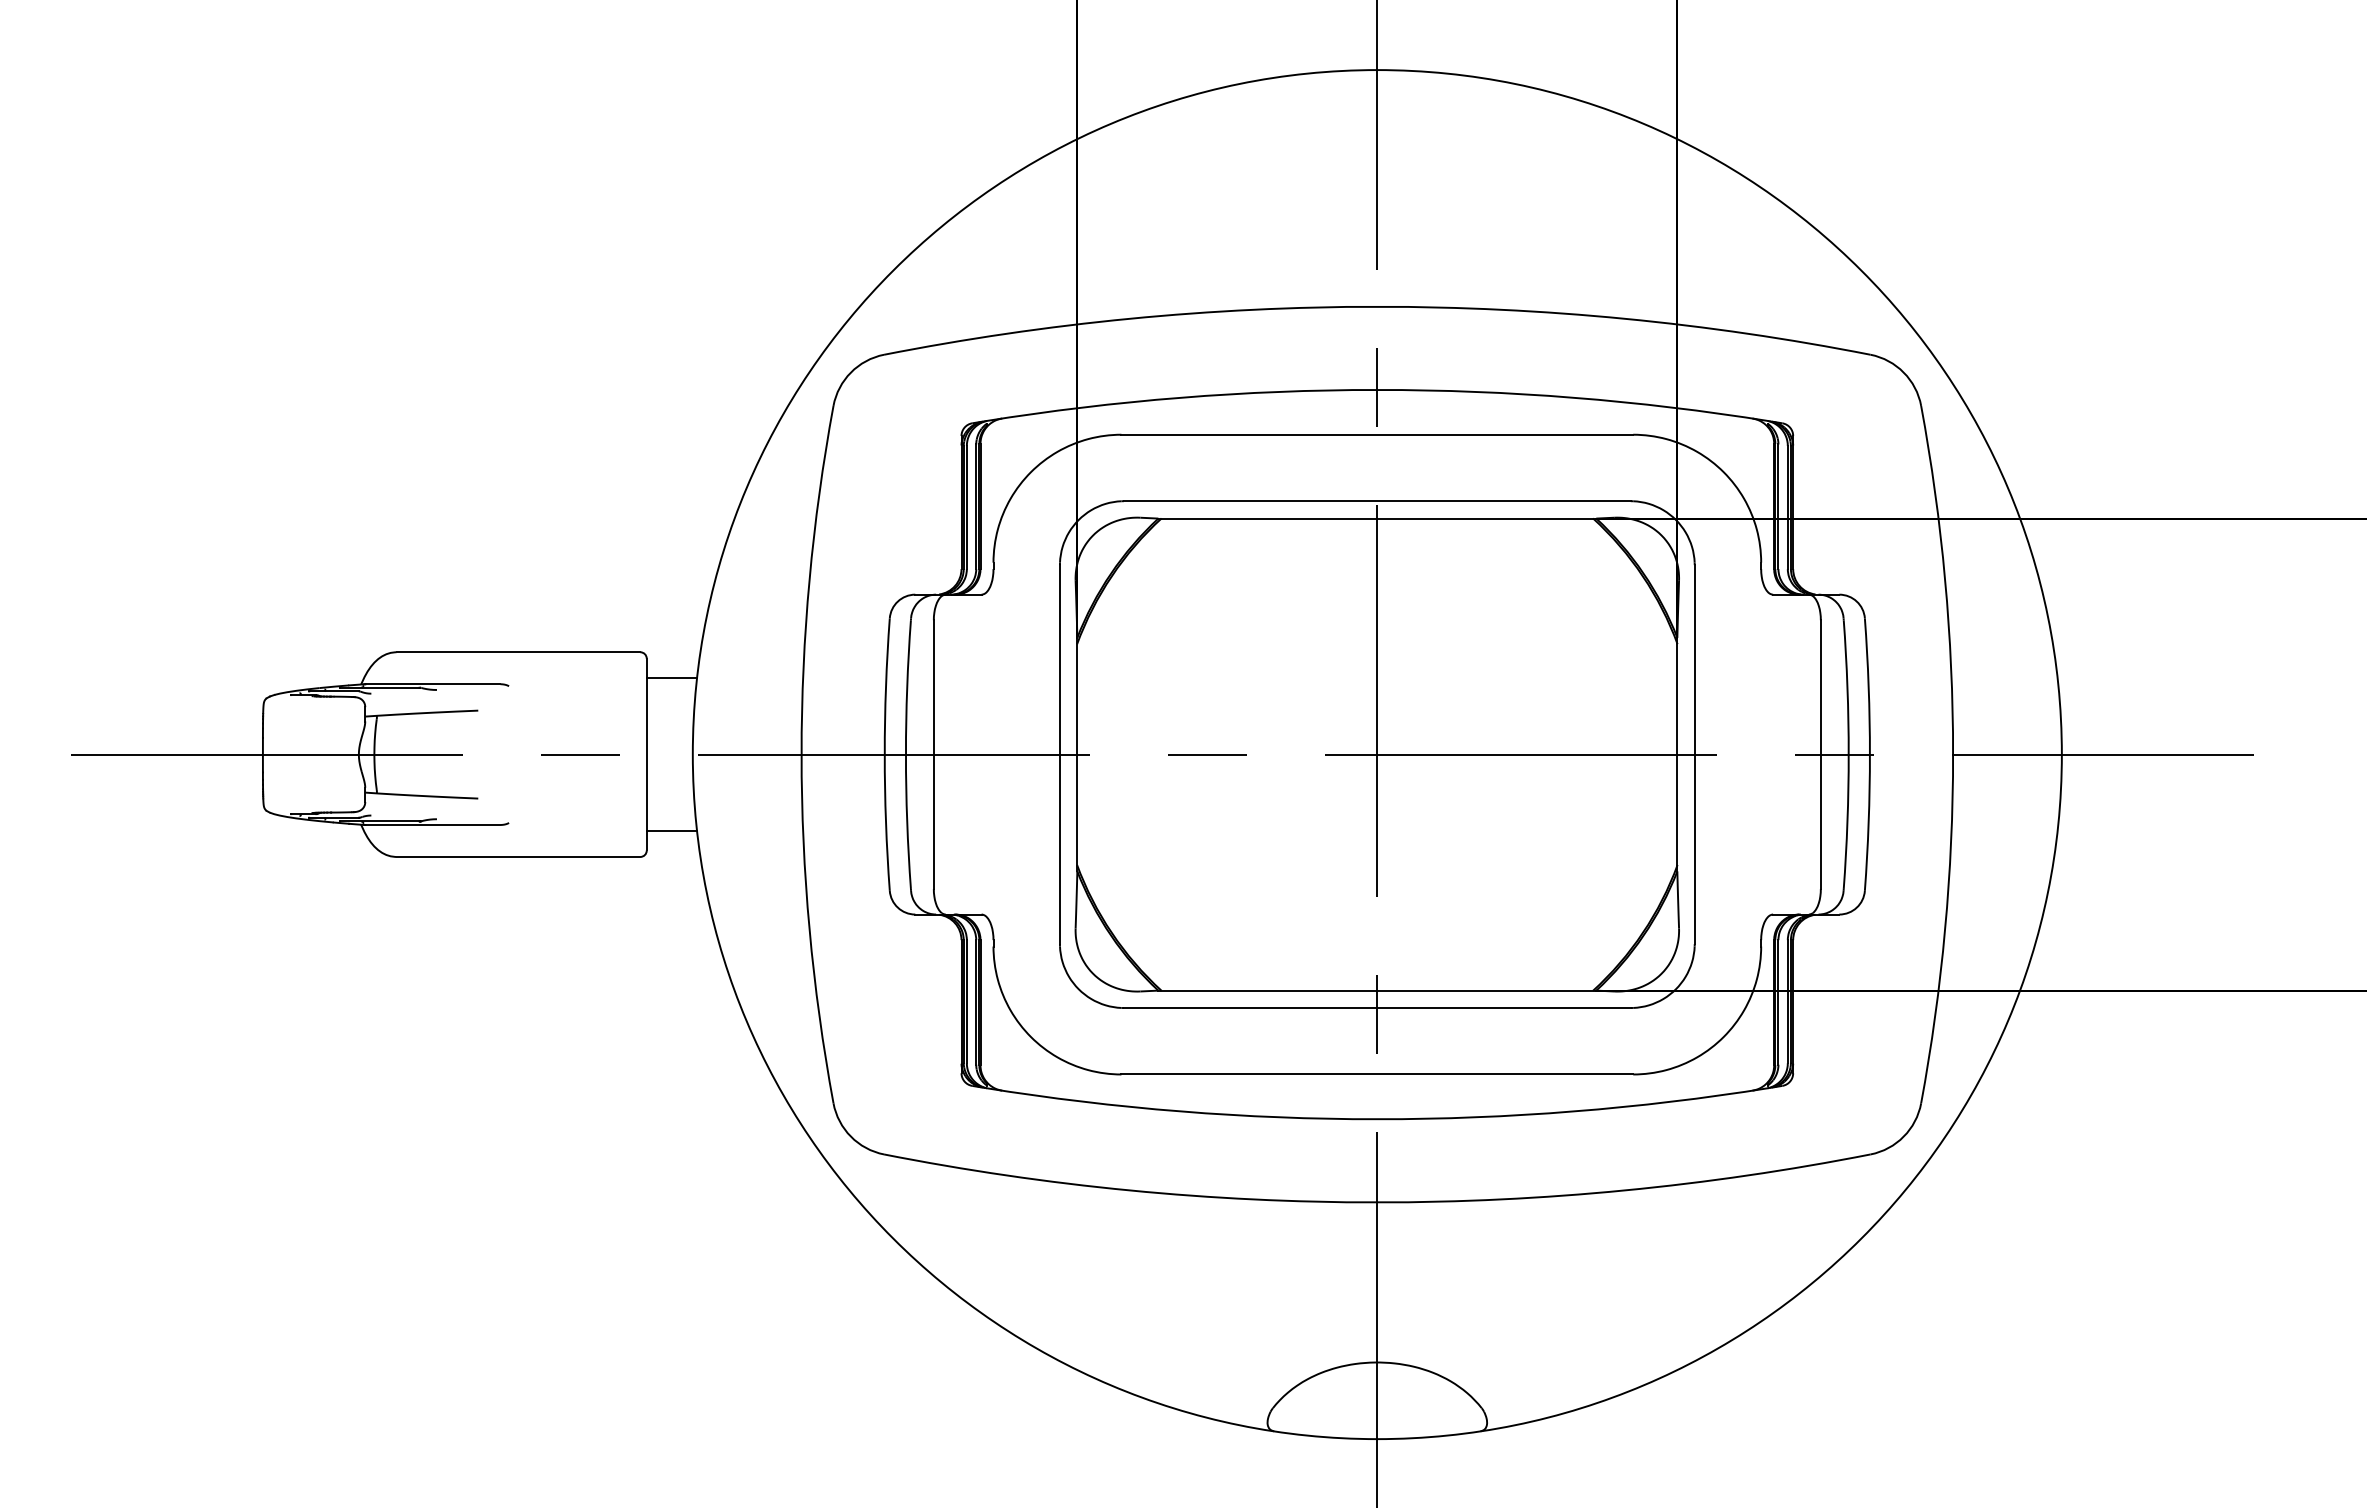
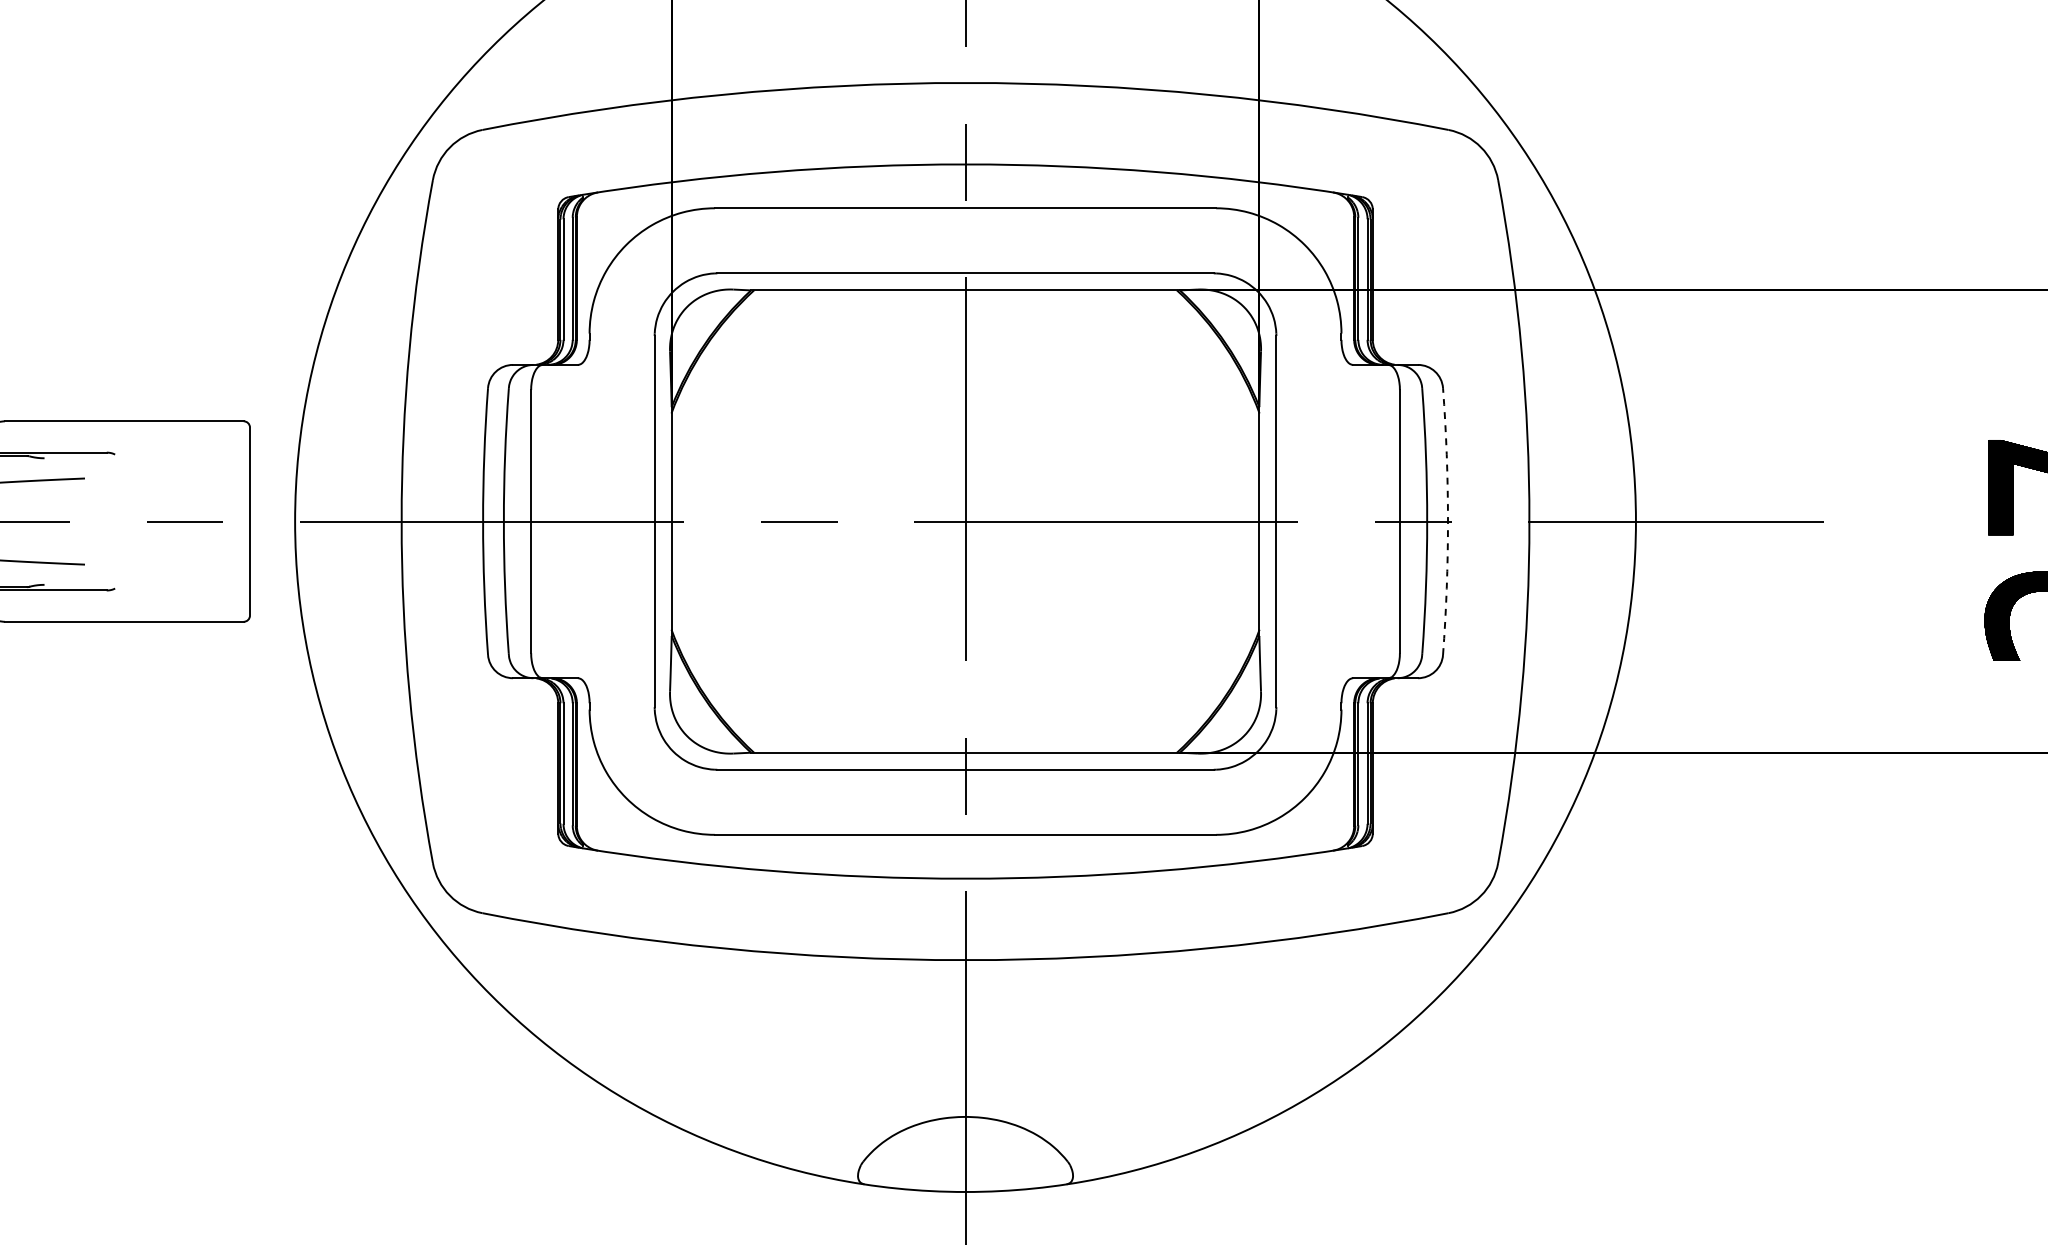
line: (671, 677) -> (274, 446), removed
arc: (1869, 754) -> (1447, 521), solid -> dashed
line: (671, 831) -> (274, 596), removed

